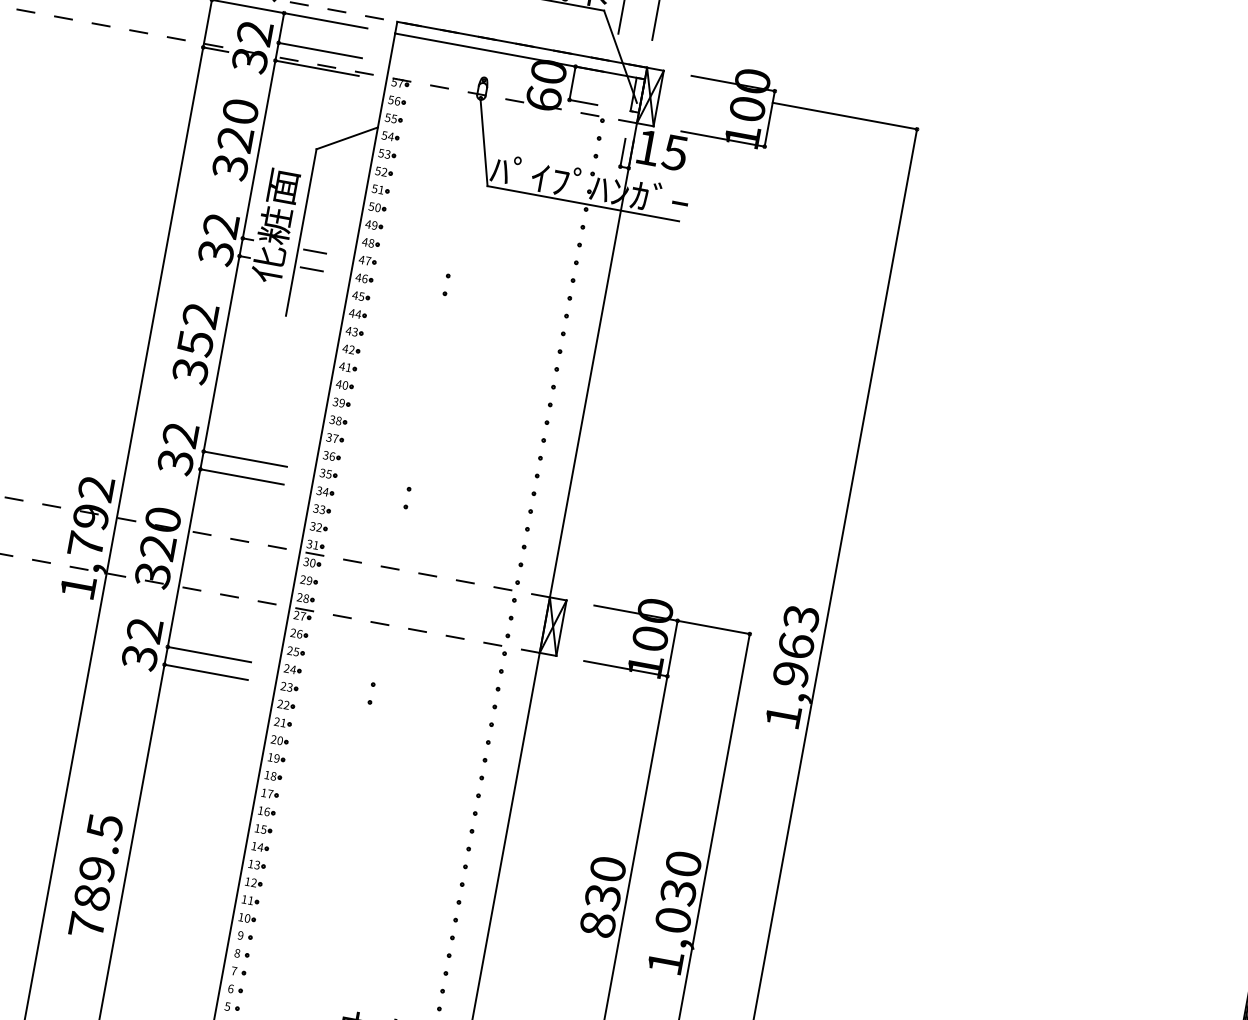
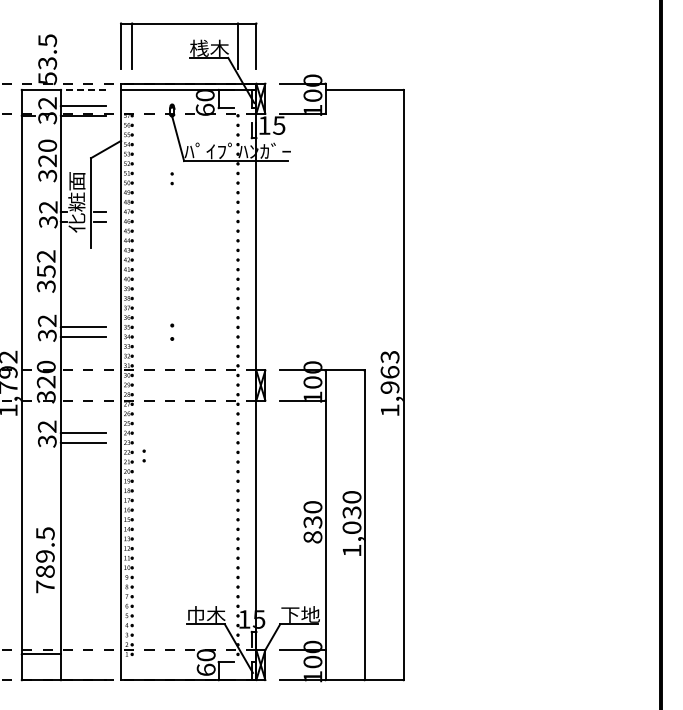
line: (325, 21) -> (83, 90), solid -> dashed
part: (445, 284) -> (171, 178), moved
part: (406, 496) -> (171, 331), size x1.4
part: (370, 692) -> (143, 455), moved

